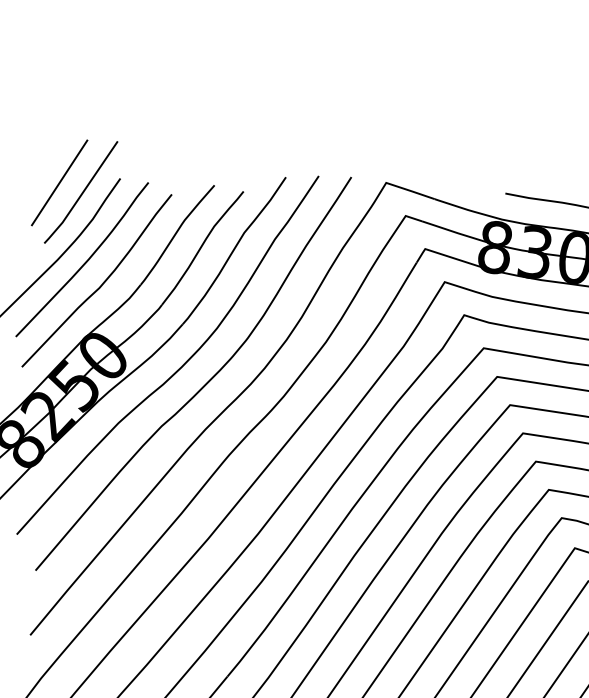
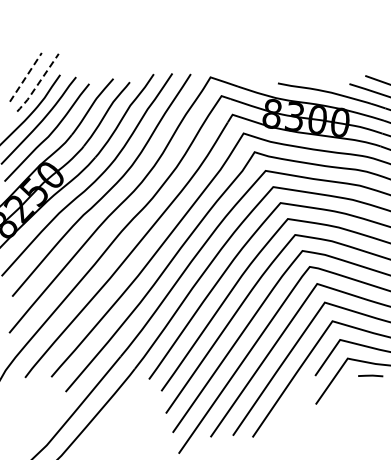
line: (60, 181) -> (26, 76), solid -> dashed
line: (81, 195) -> (38, 84), solid -> dashed

